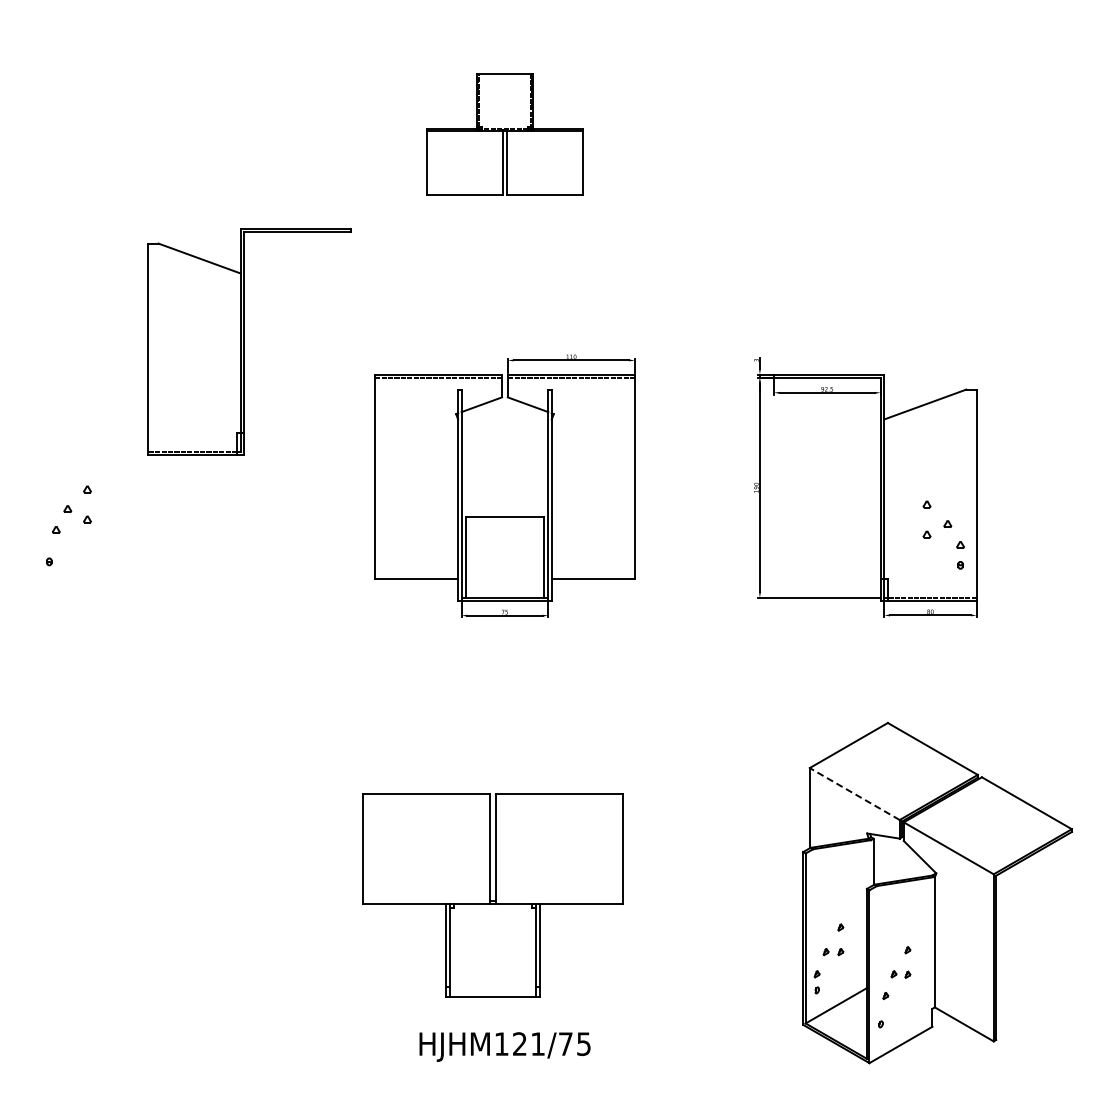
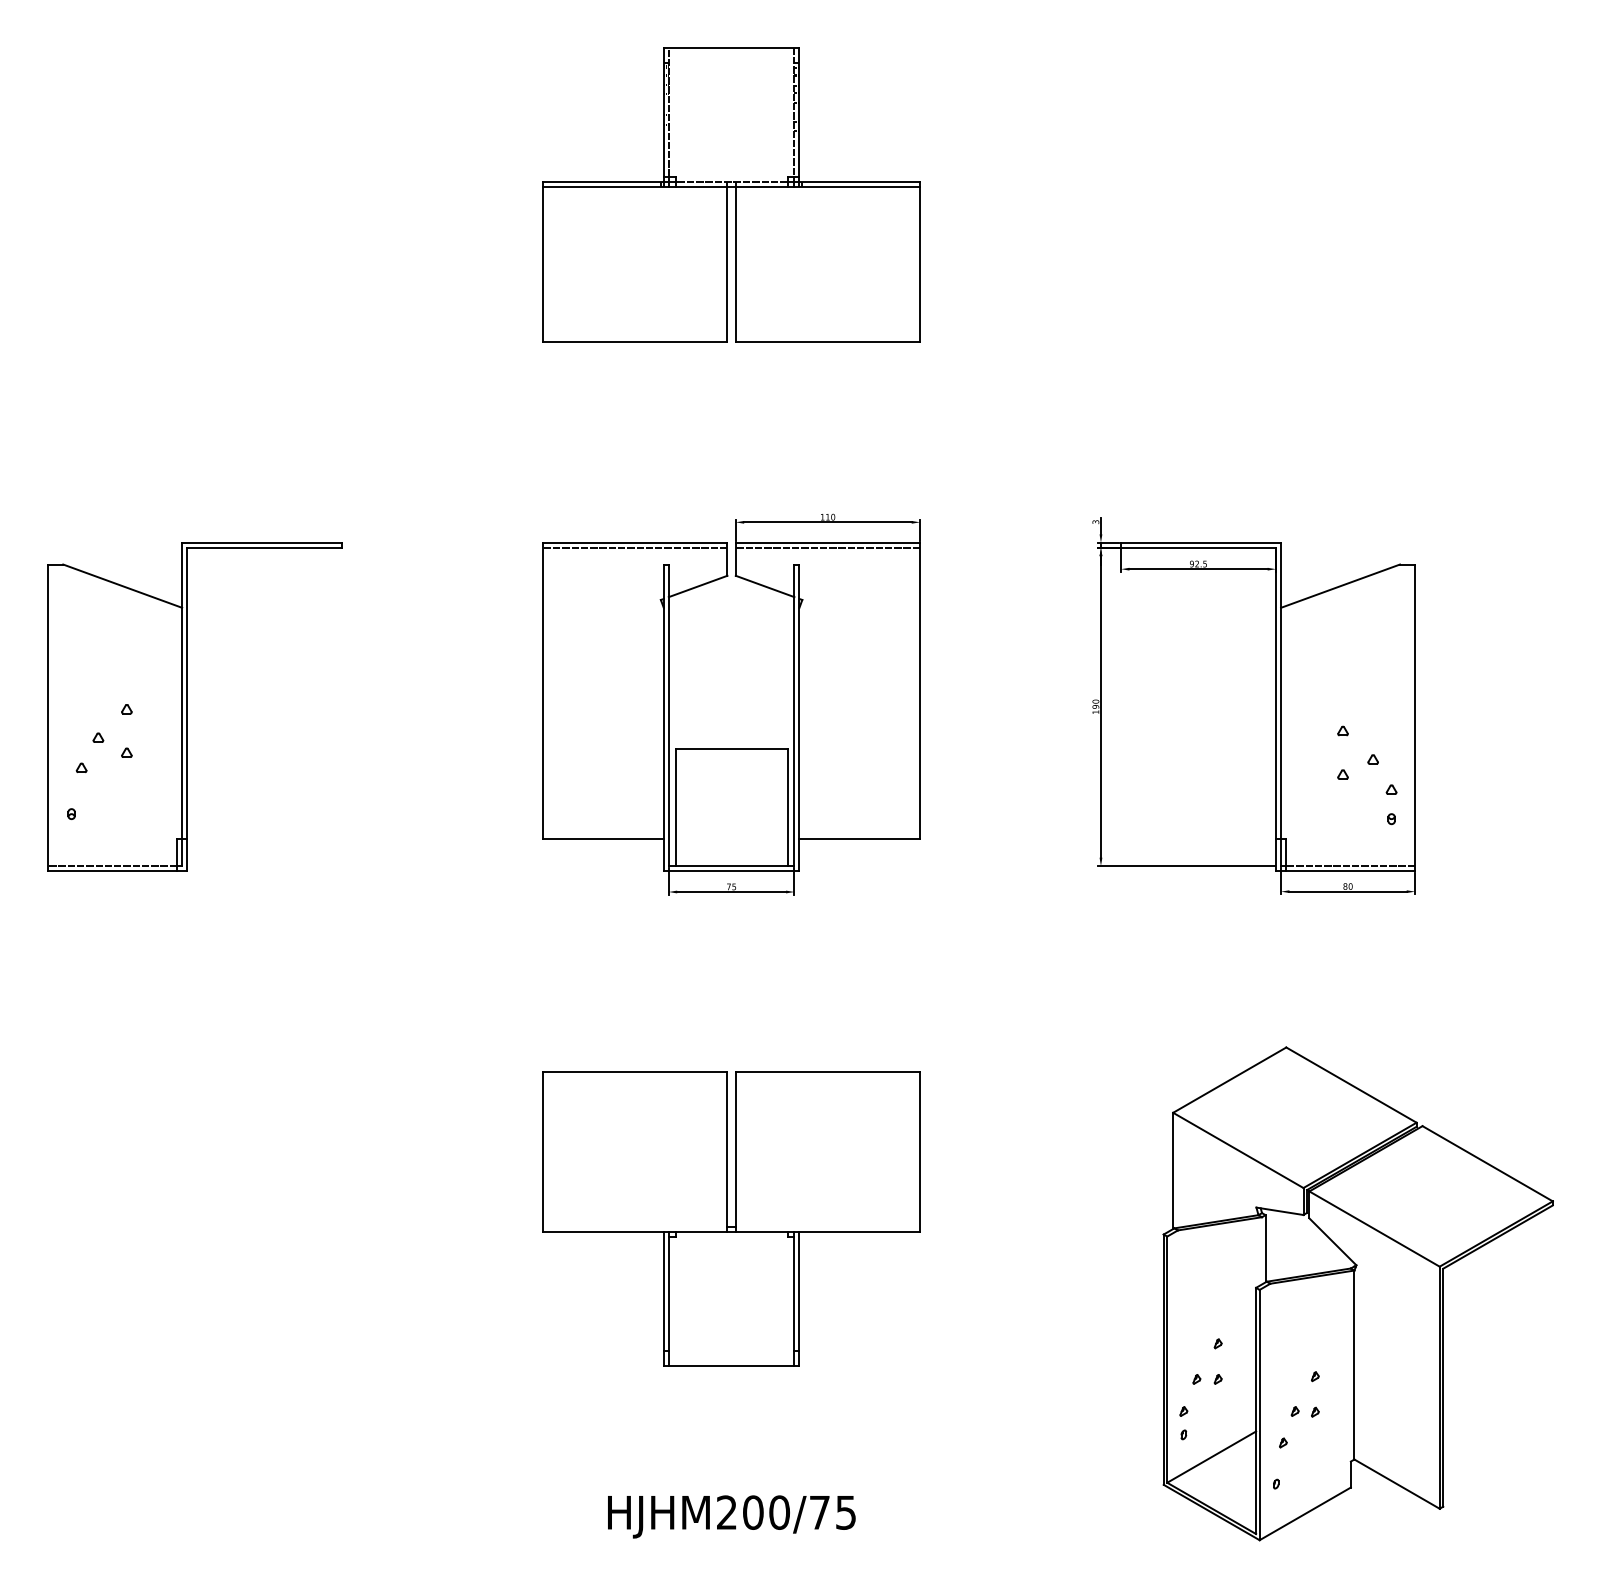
part: (504, 134) -> (730, 195), size x1.67
part: (249, 341) -> (194, 706), moved
line: (854, 794) -> (1237, 1151), dashed -> solid
part: (492, 895) -> (730, 1219), moved
text: (519, 1043) -> (752, 1511), HJHM121/75 -> HJHM200/75

